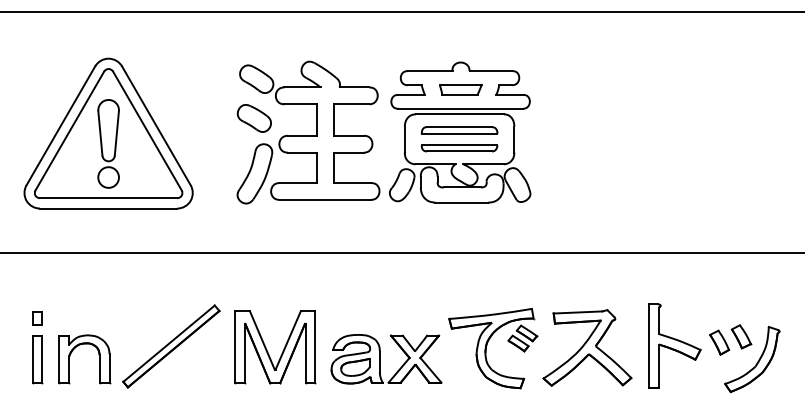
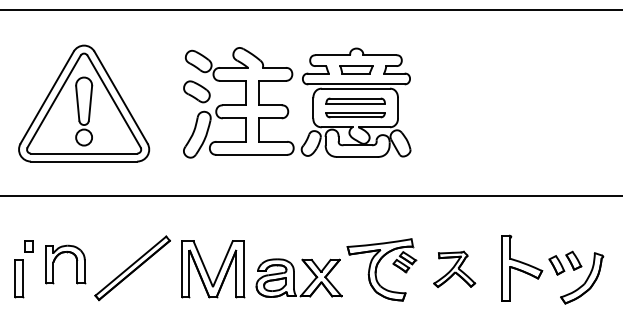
part: (587, 347) -> (454, 269), size x0.6
part: (72, 352) -> (56, 259), moved
part: (37, 359) -> (19, 278), moved

